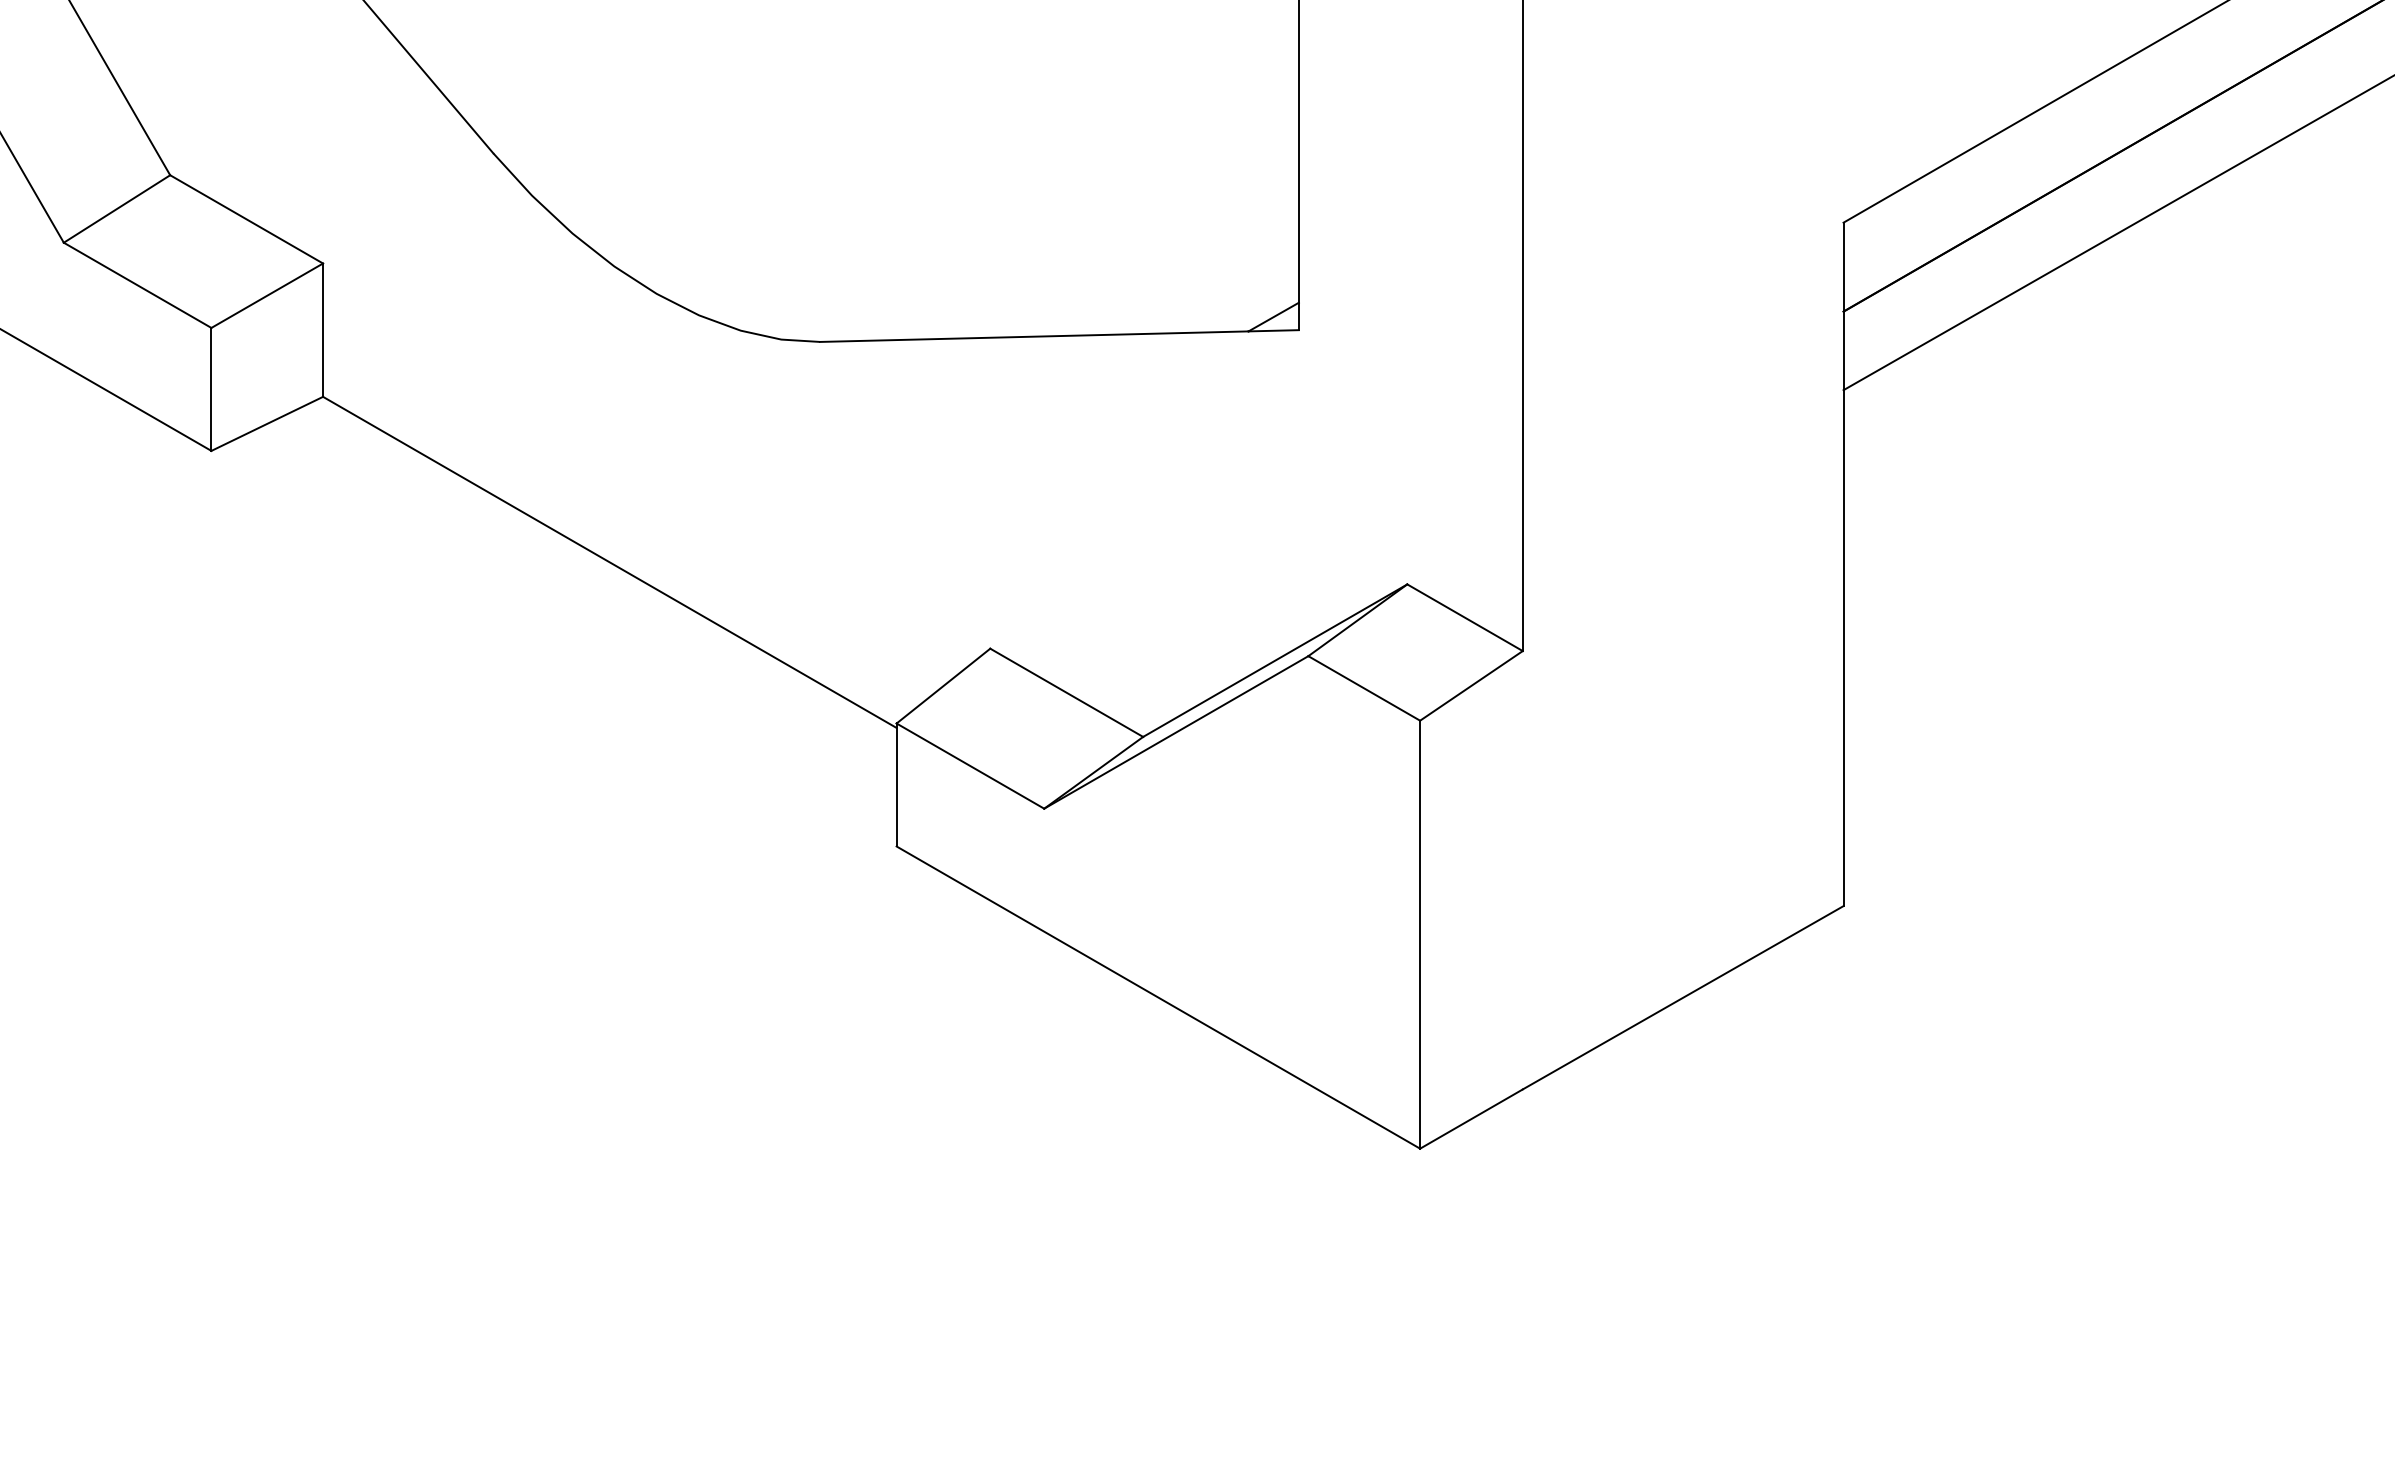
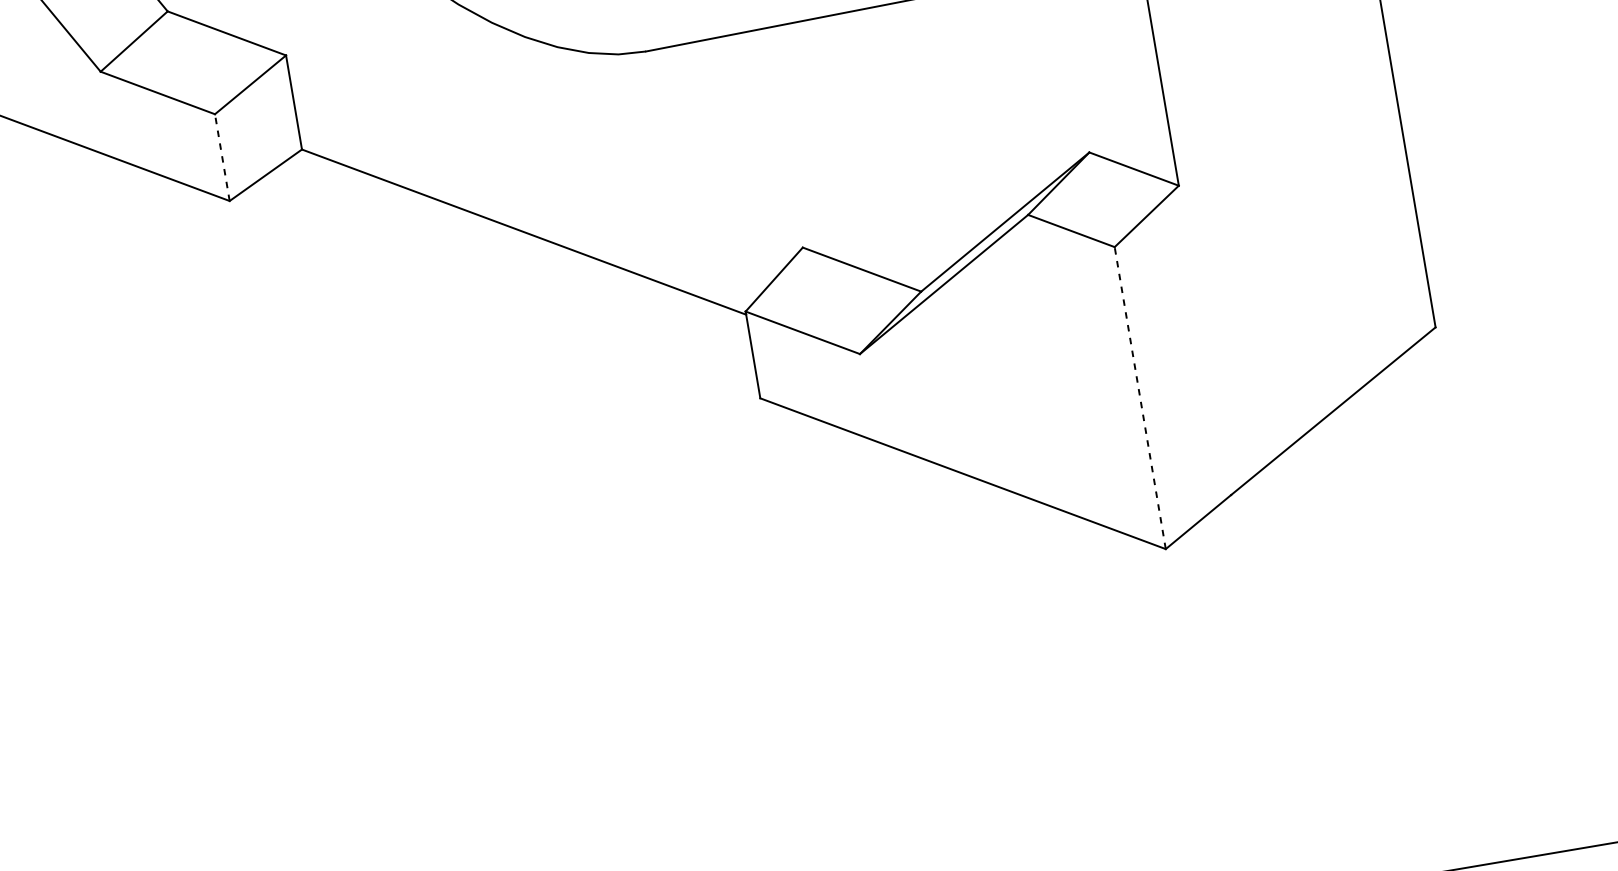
line: (211, 388) -> (222, 156), solid -> dashed
line: (1420, 934) -> (1140, 397), solid -> dashed

